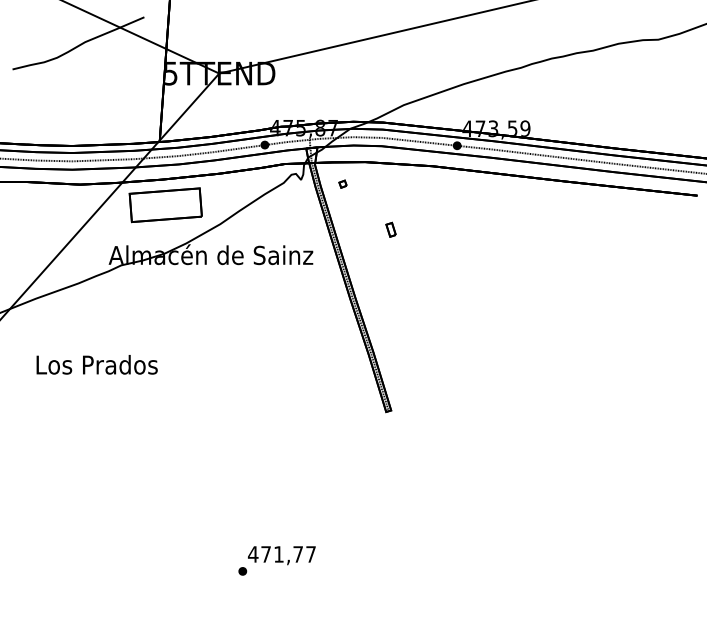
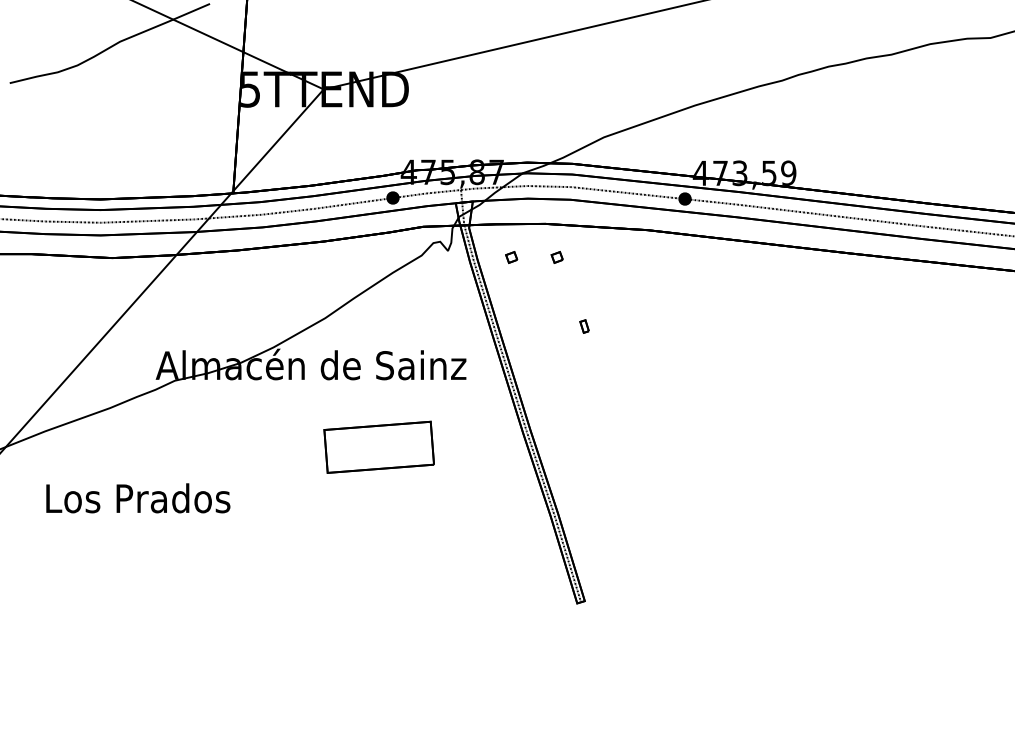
part: (372, 183) -> (556, 256), added
part: (165, 205) -> (378, 447), moved
part: (390, 229) -> (583, 326), size x0.6
text: (96, 364) -> (137, 497), moved

